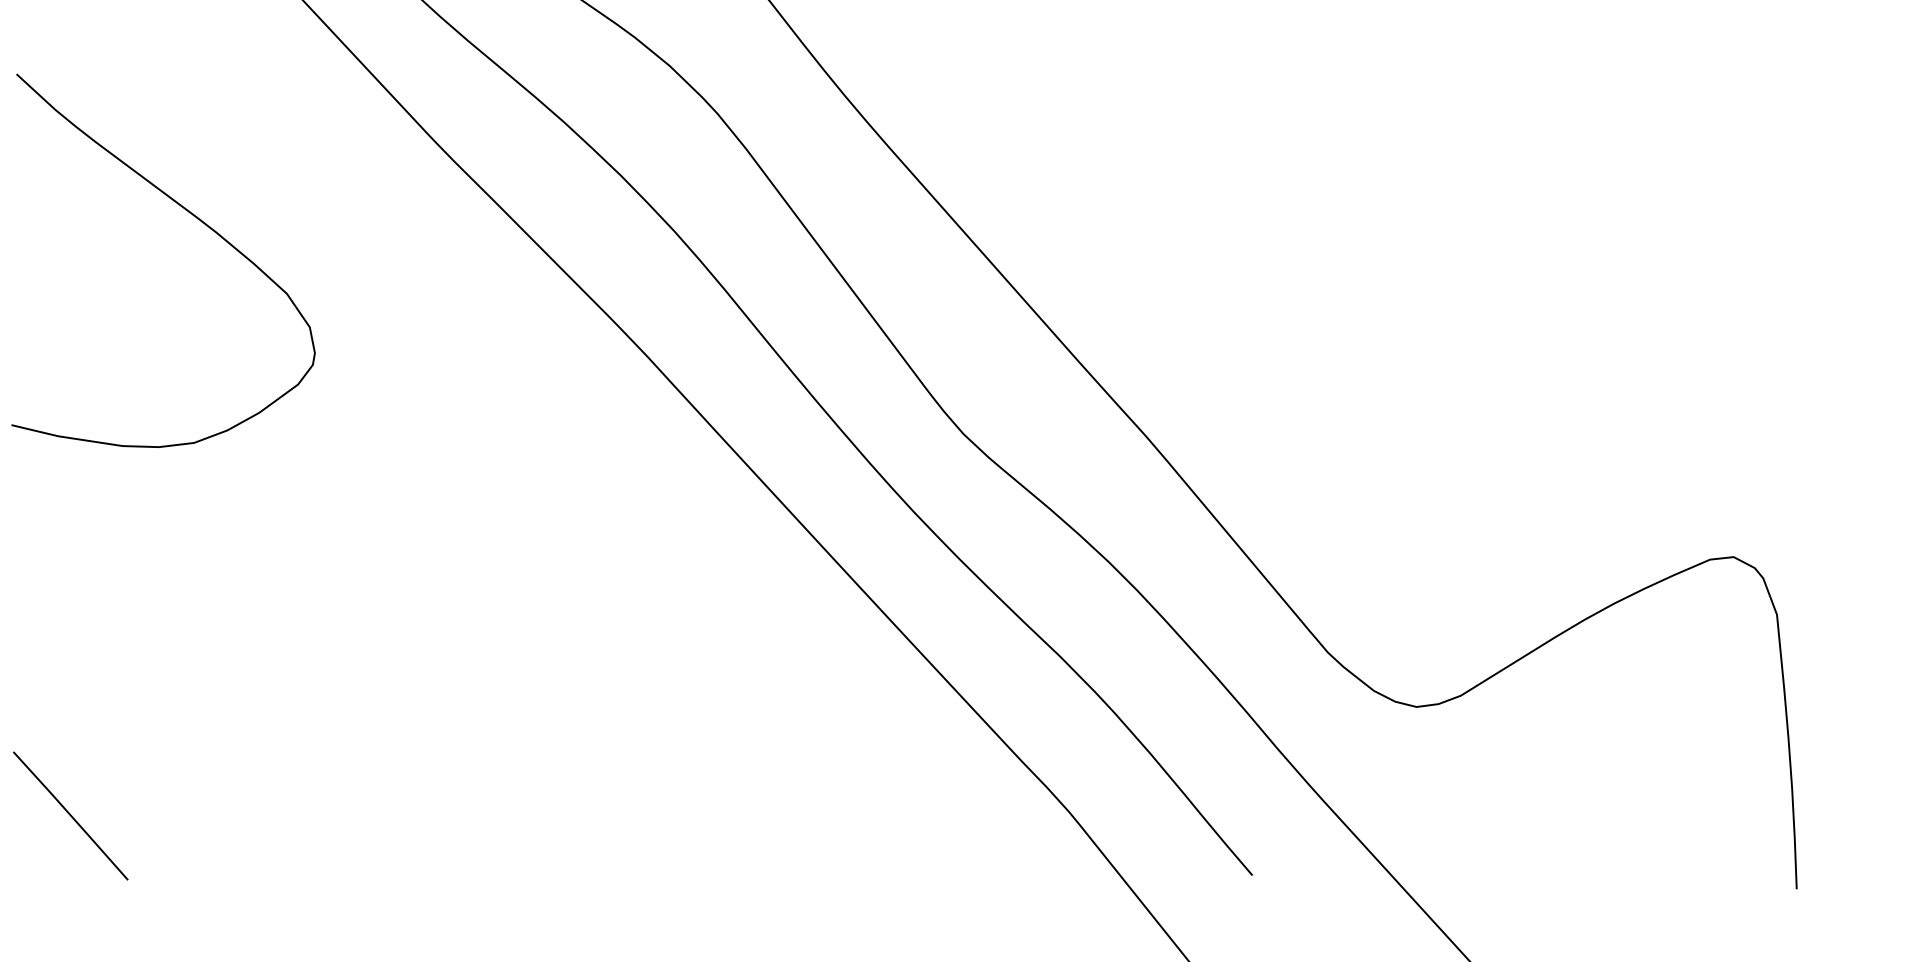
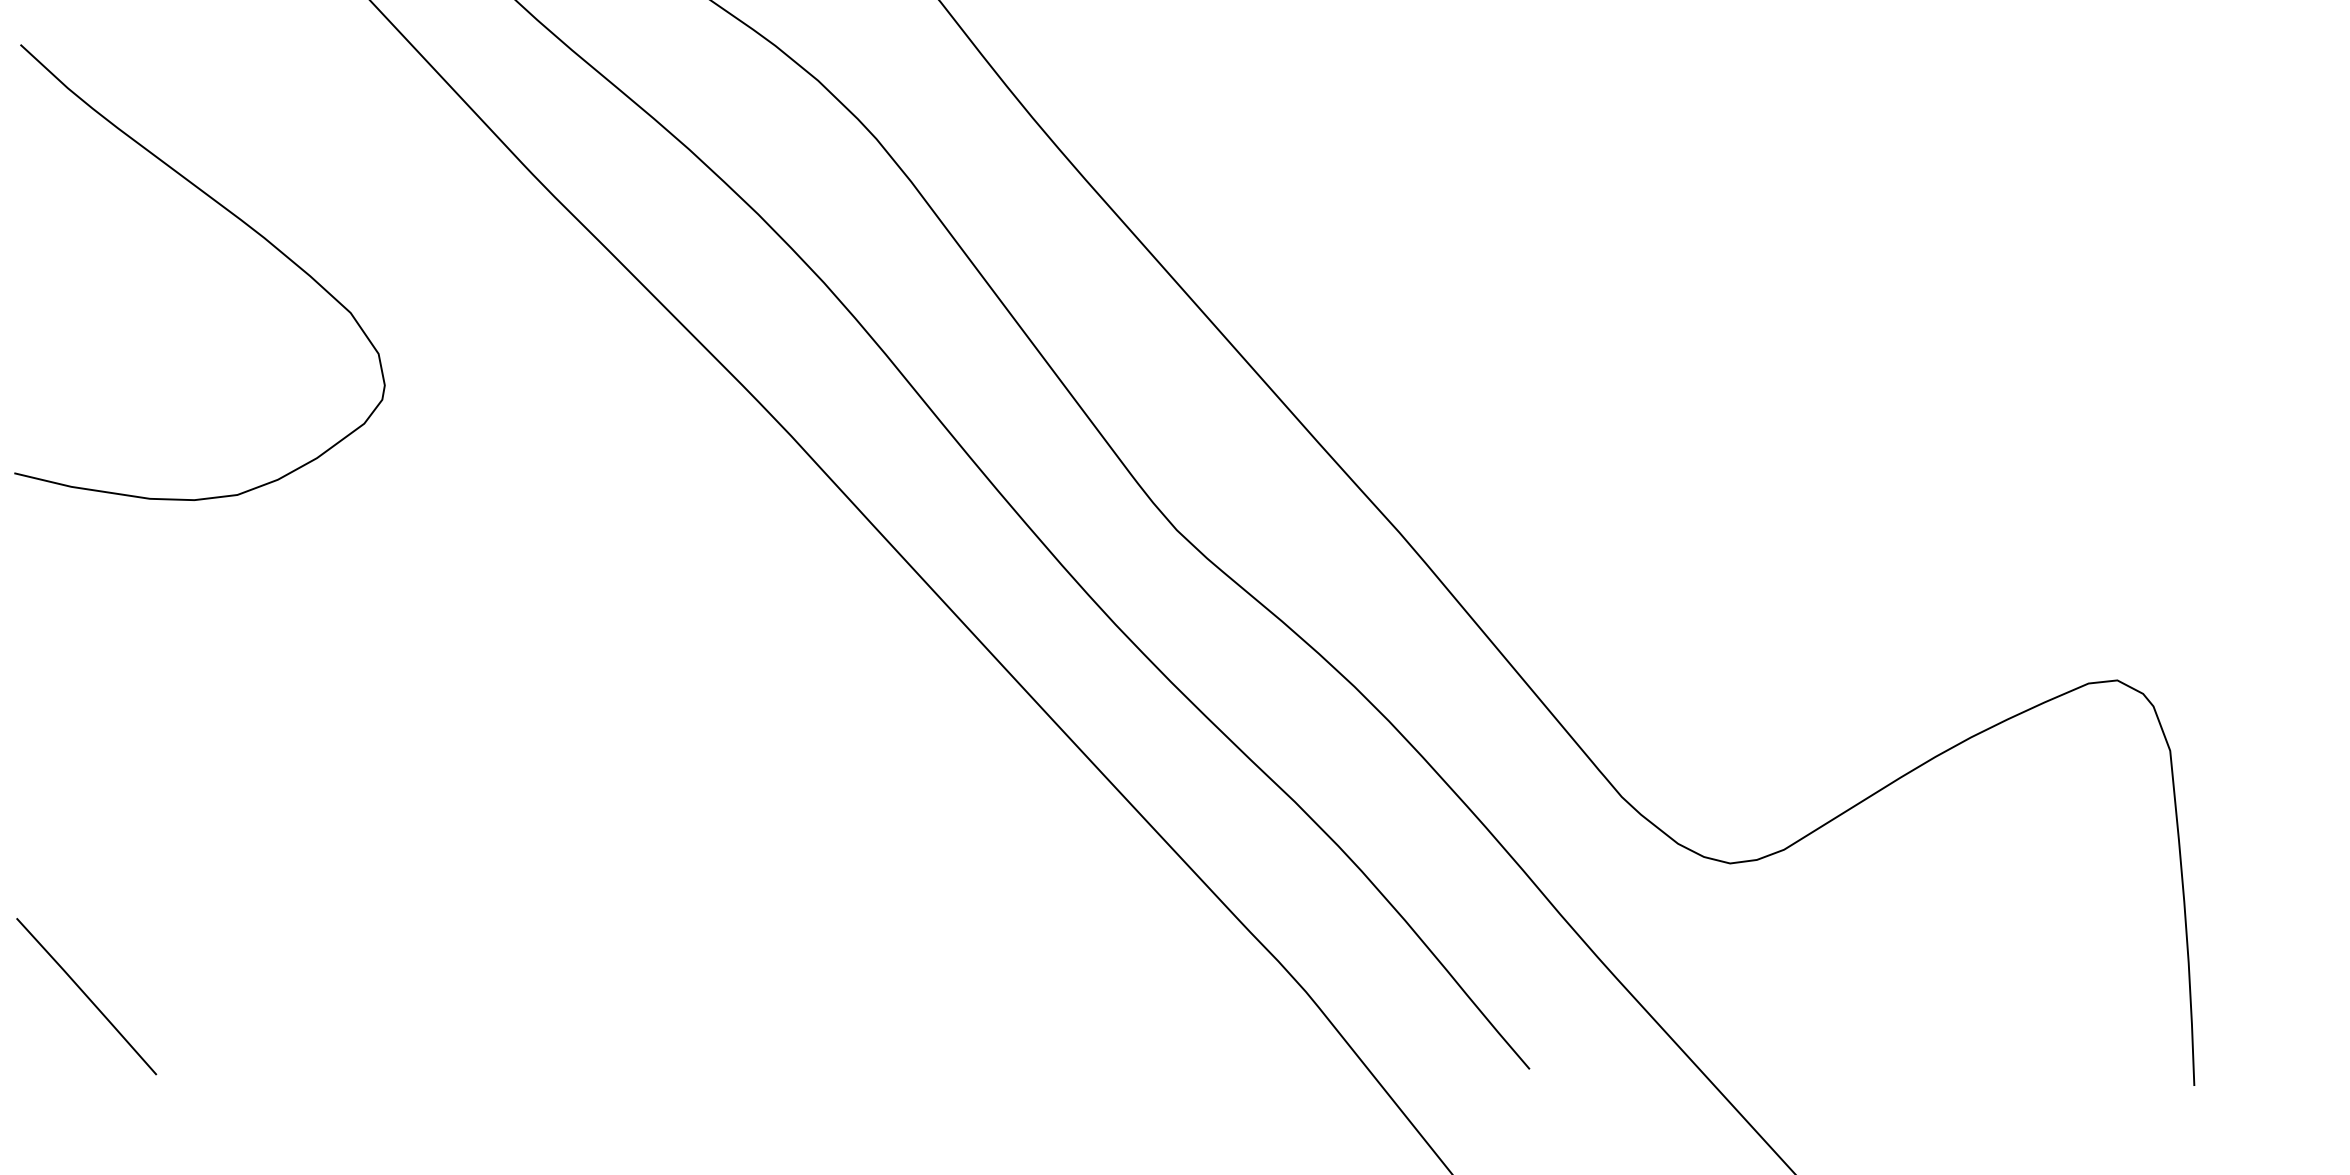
curve: (195, 217) -> (238, 219), moved

